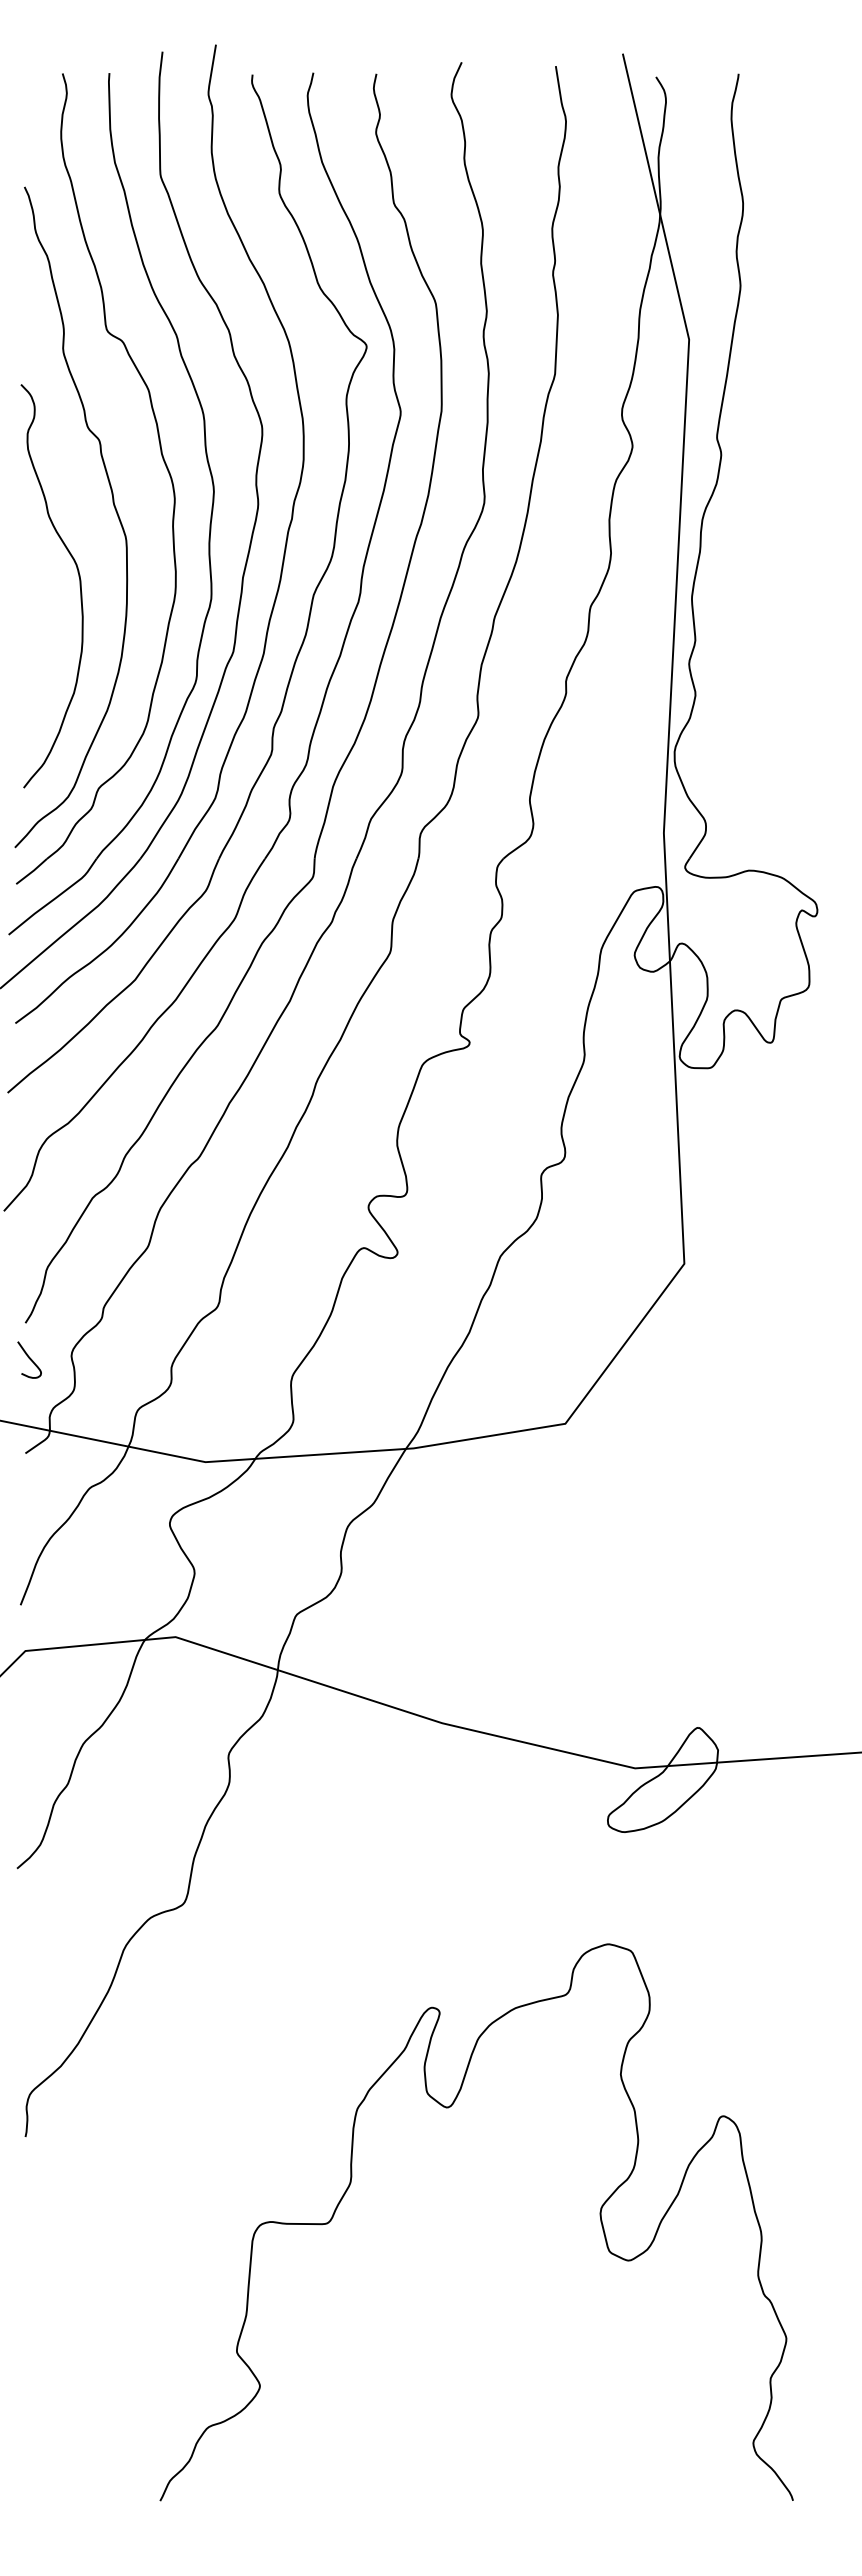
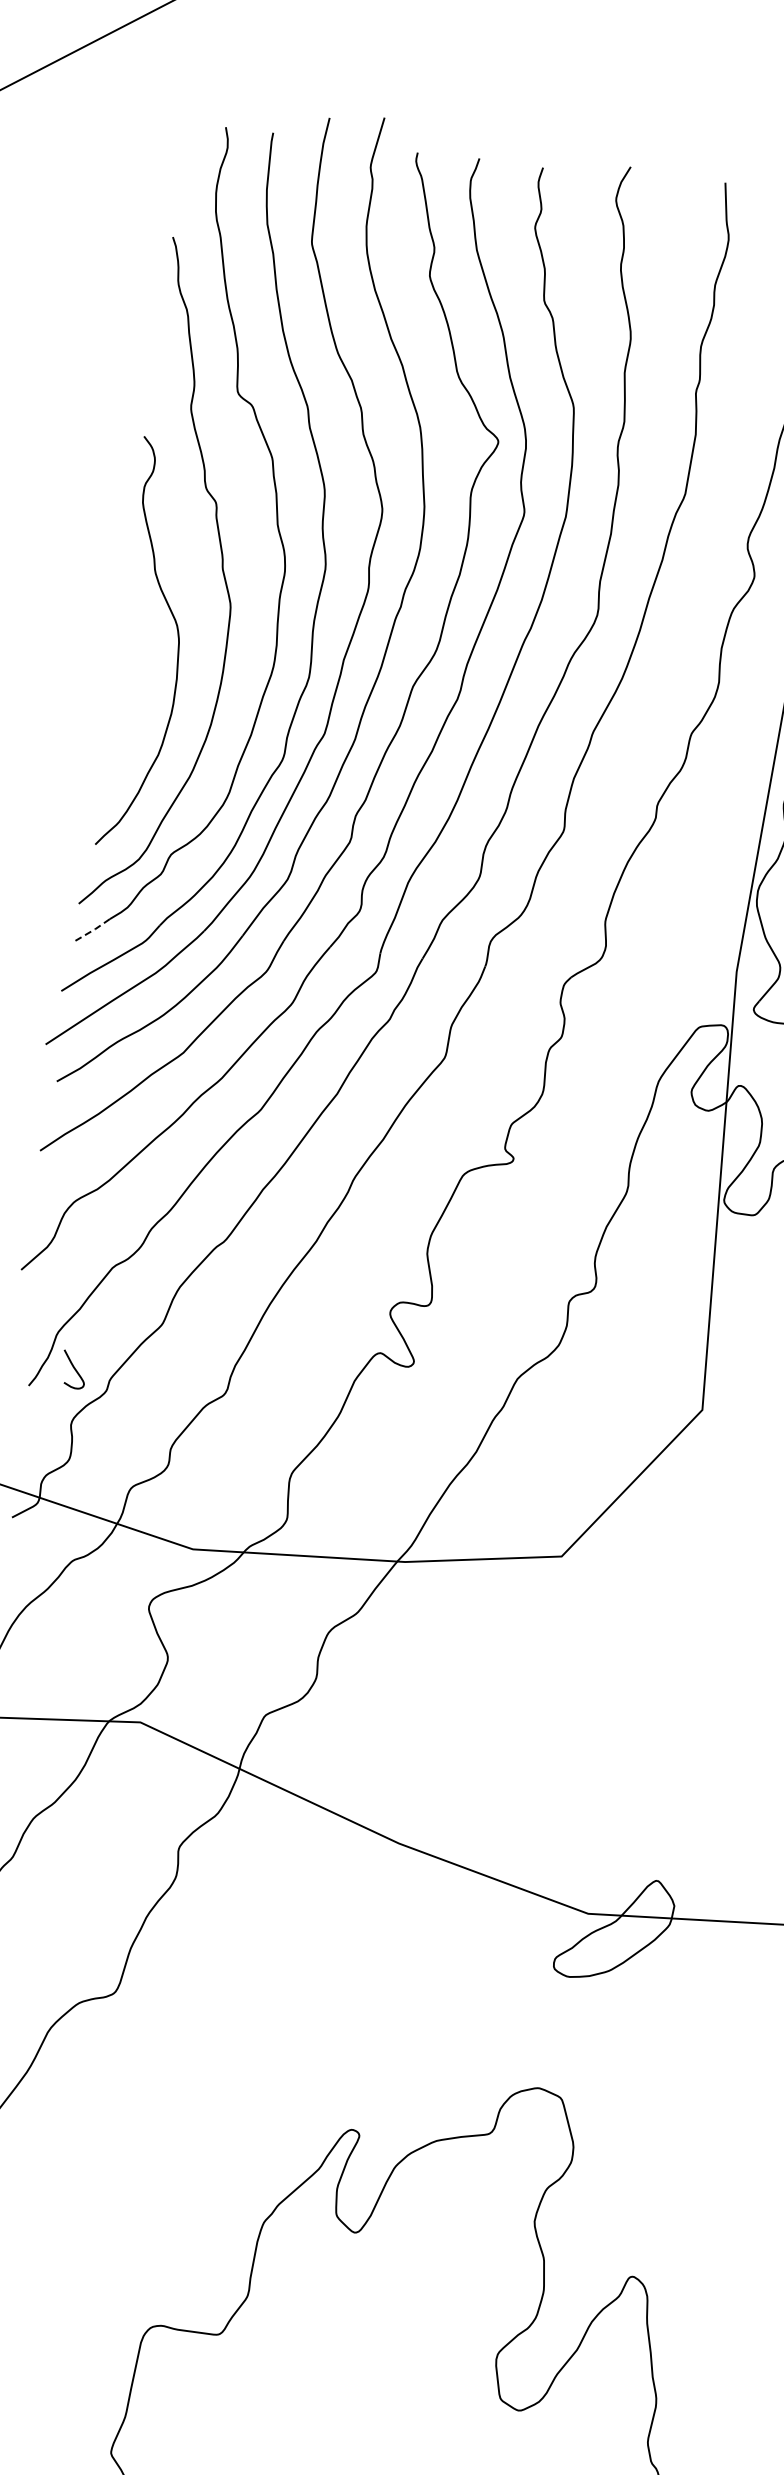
line: (32, 871) -> (93, 930), solid -> dashed
curve: (29, 1359) -> (73, 1369), moved

